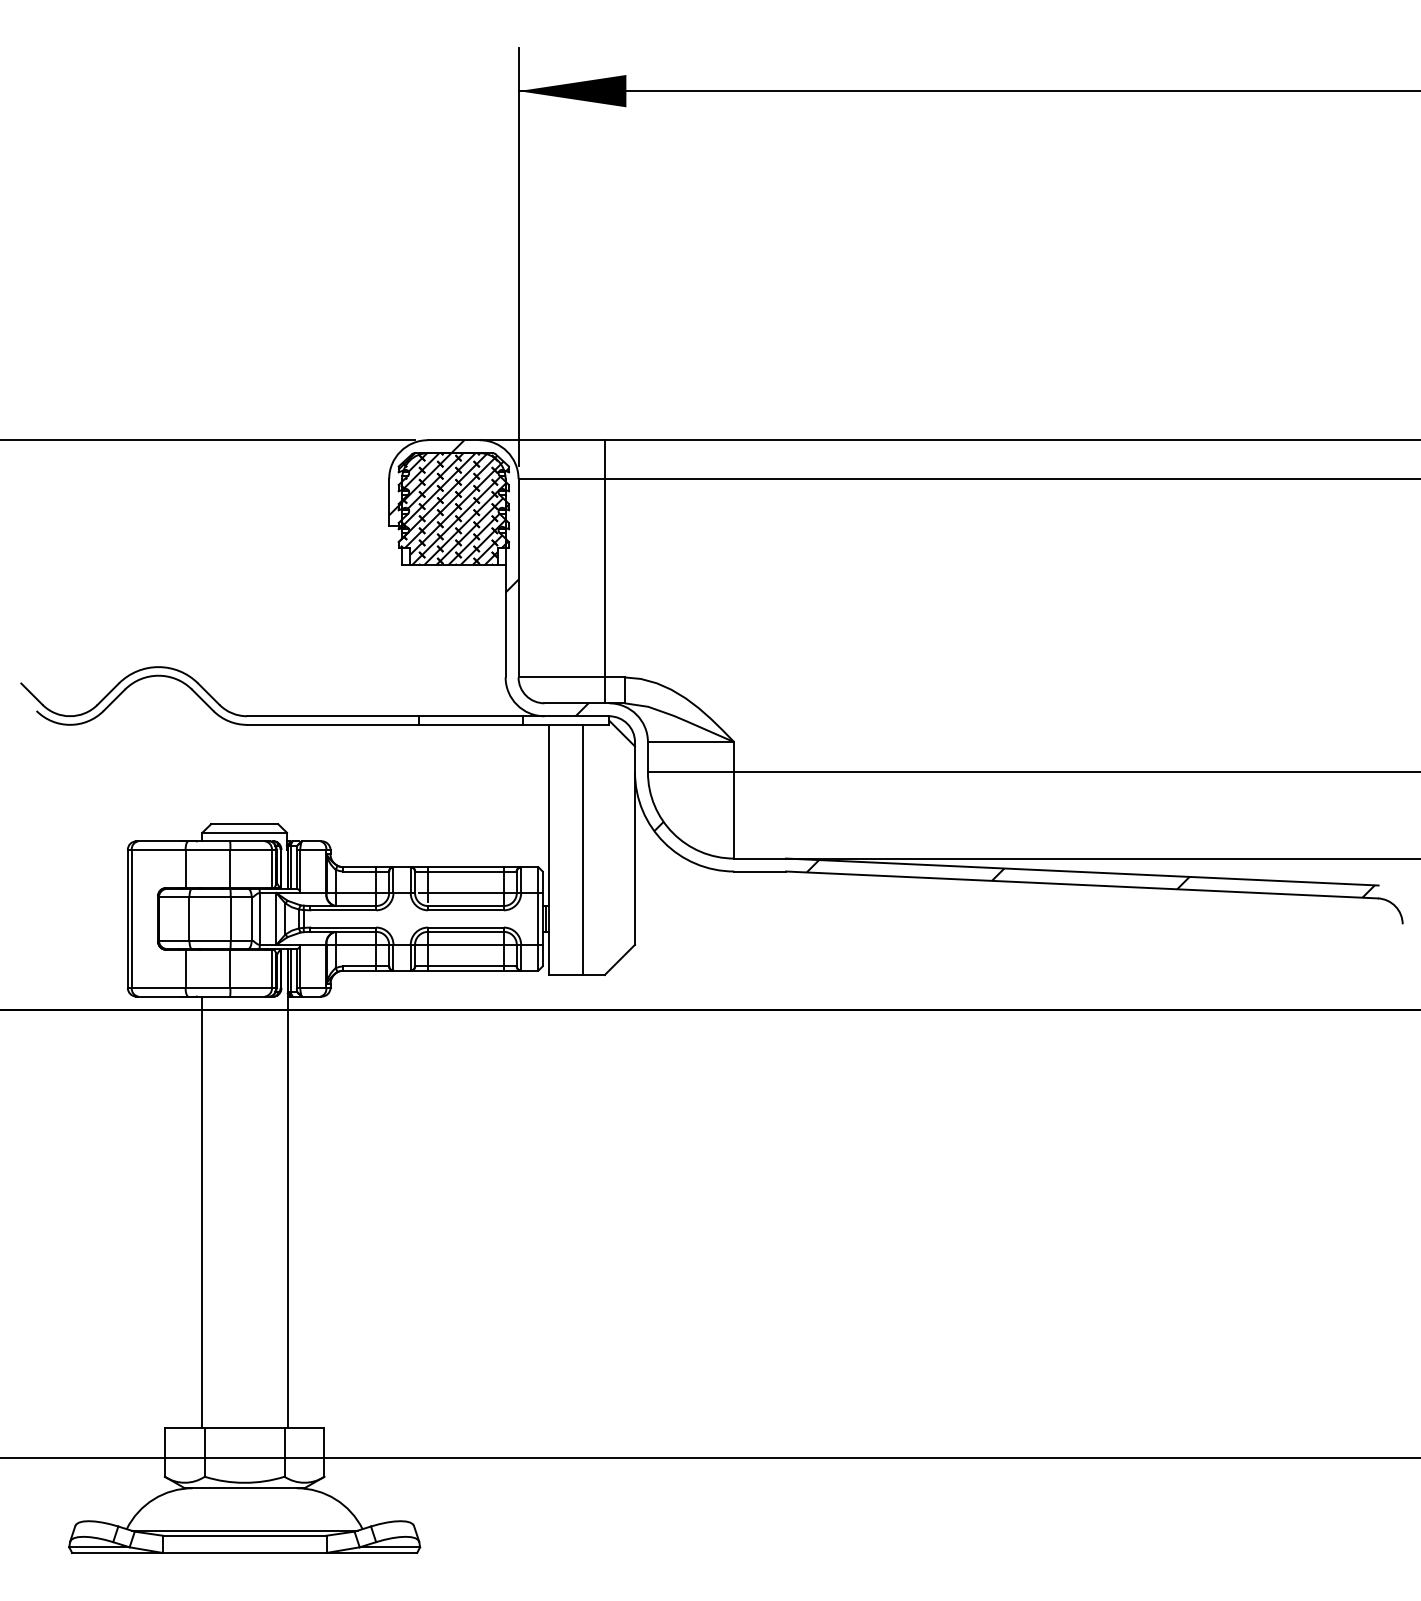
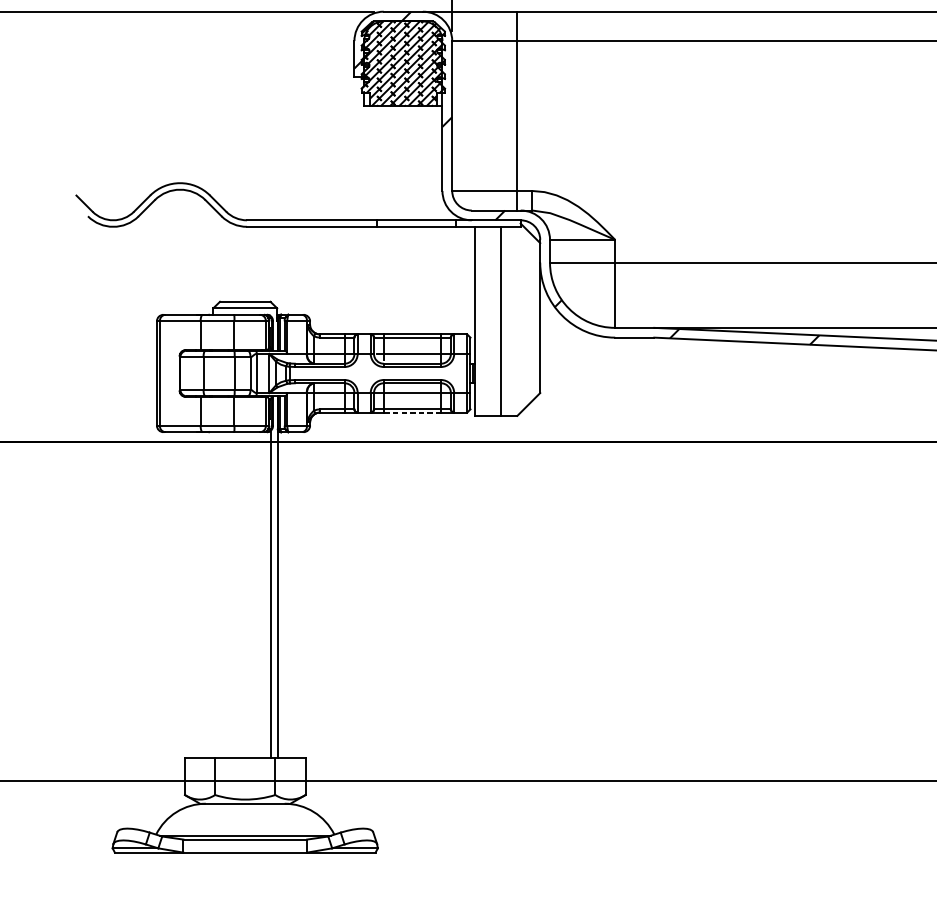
line: (465, 970) -> (412, 412), solid -> dashed
line: (201, 1211) -> (270, 594), moved

